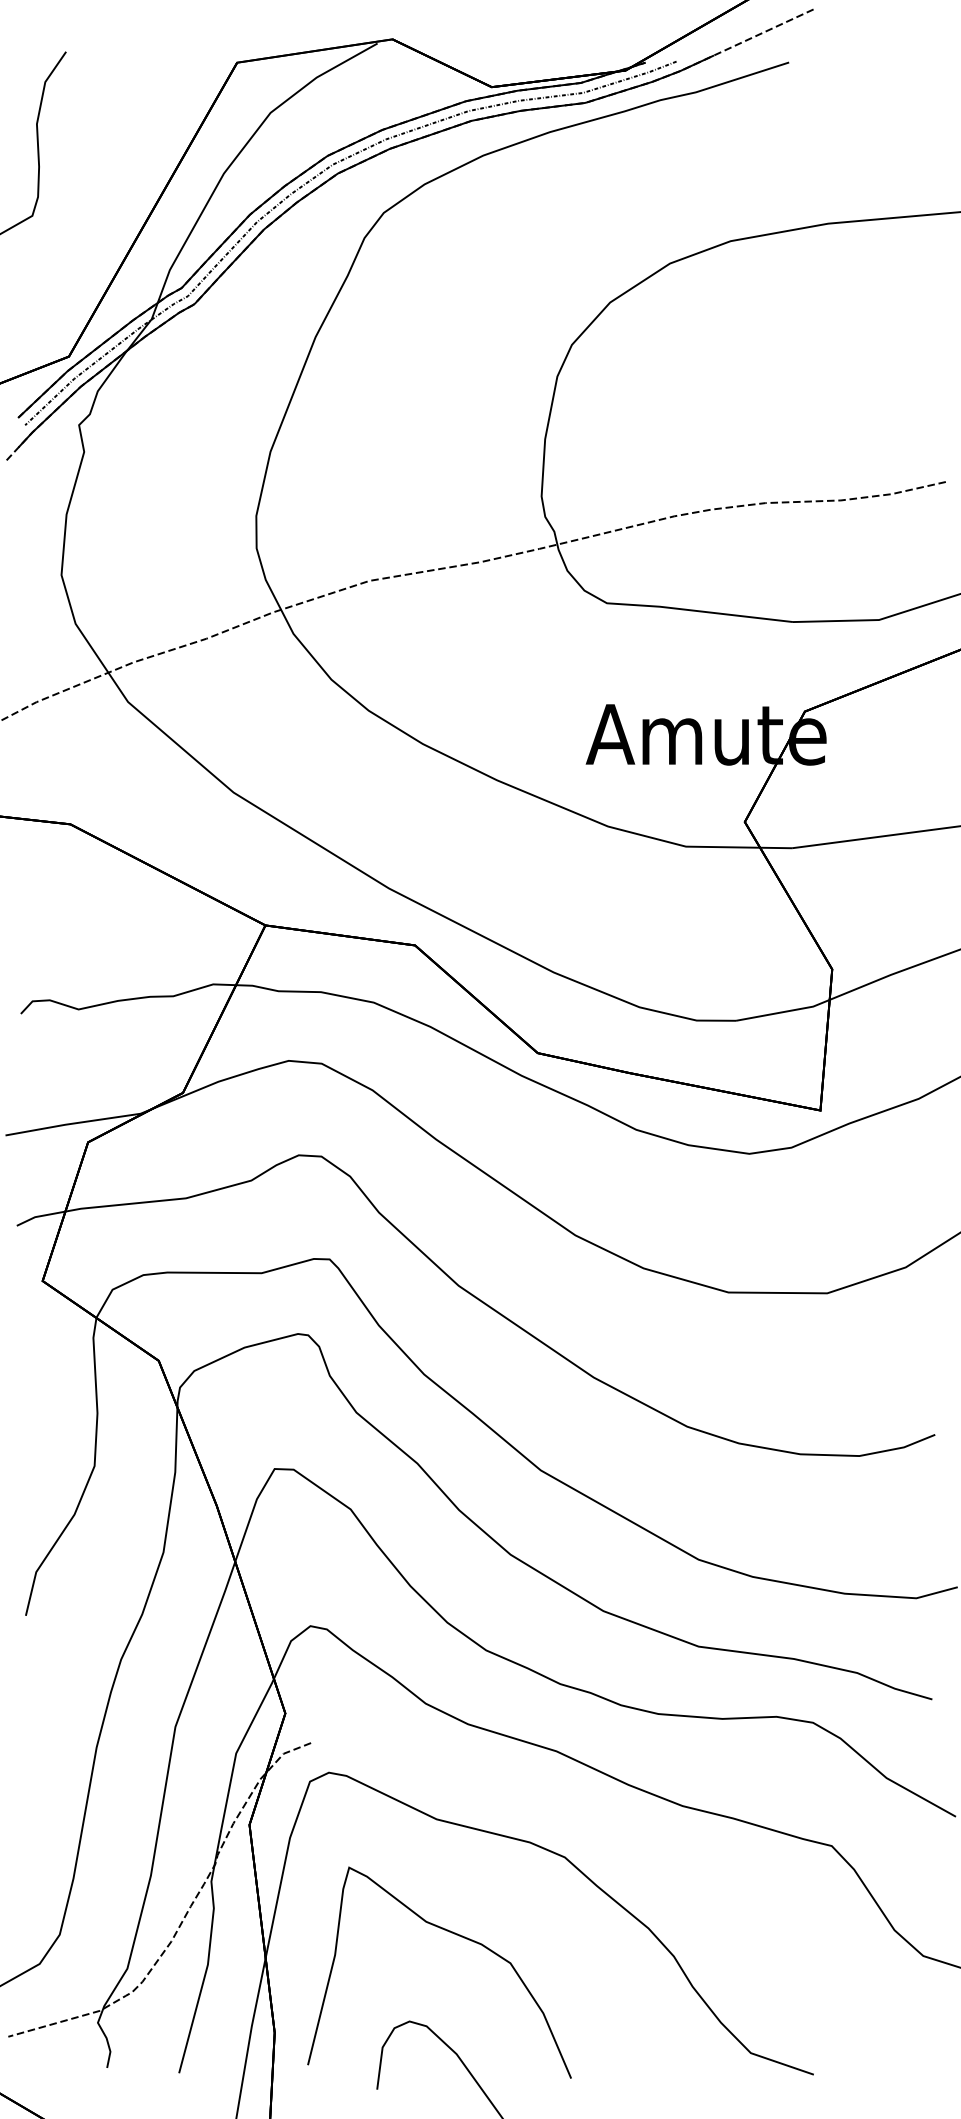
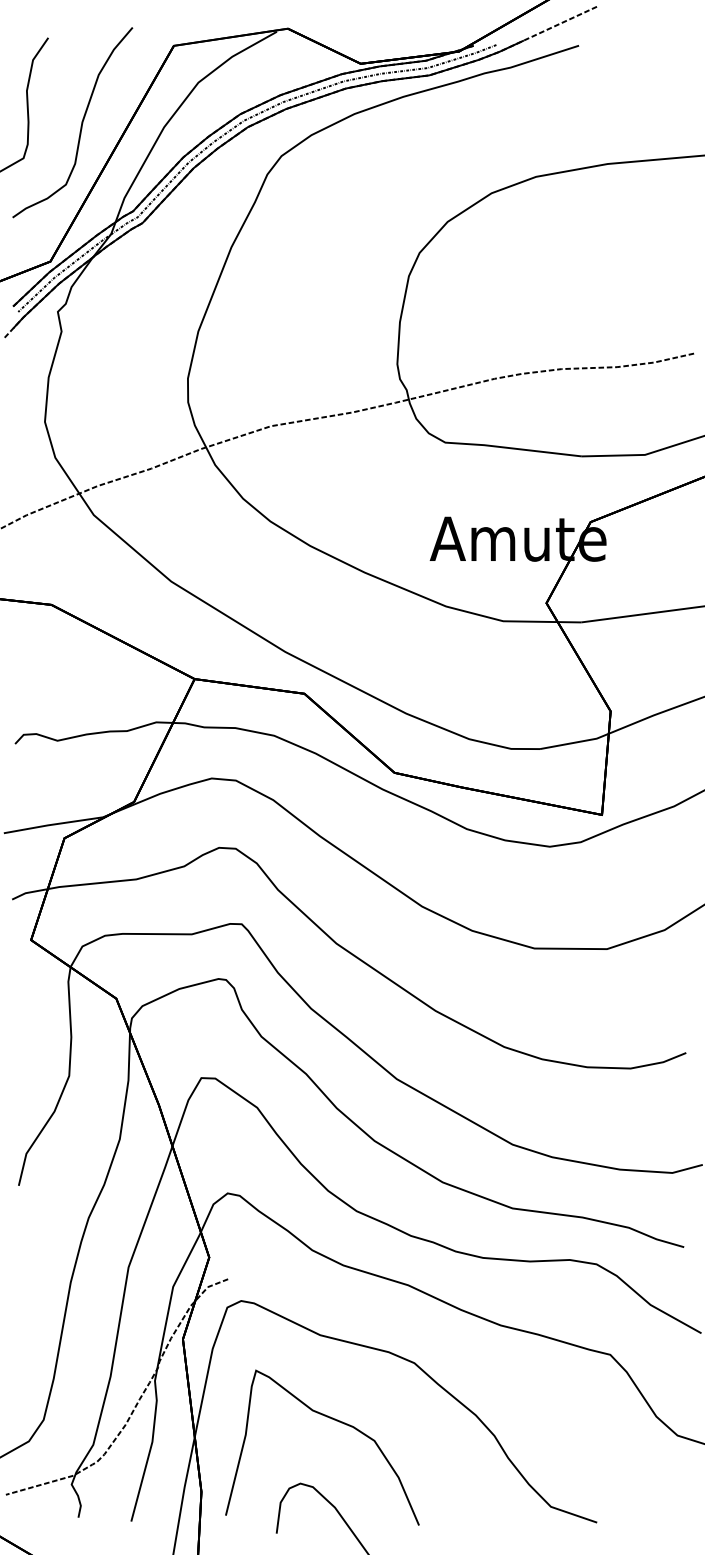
curve: (109, 172) -> (80, 126), added

